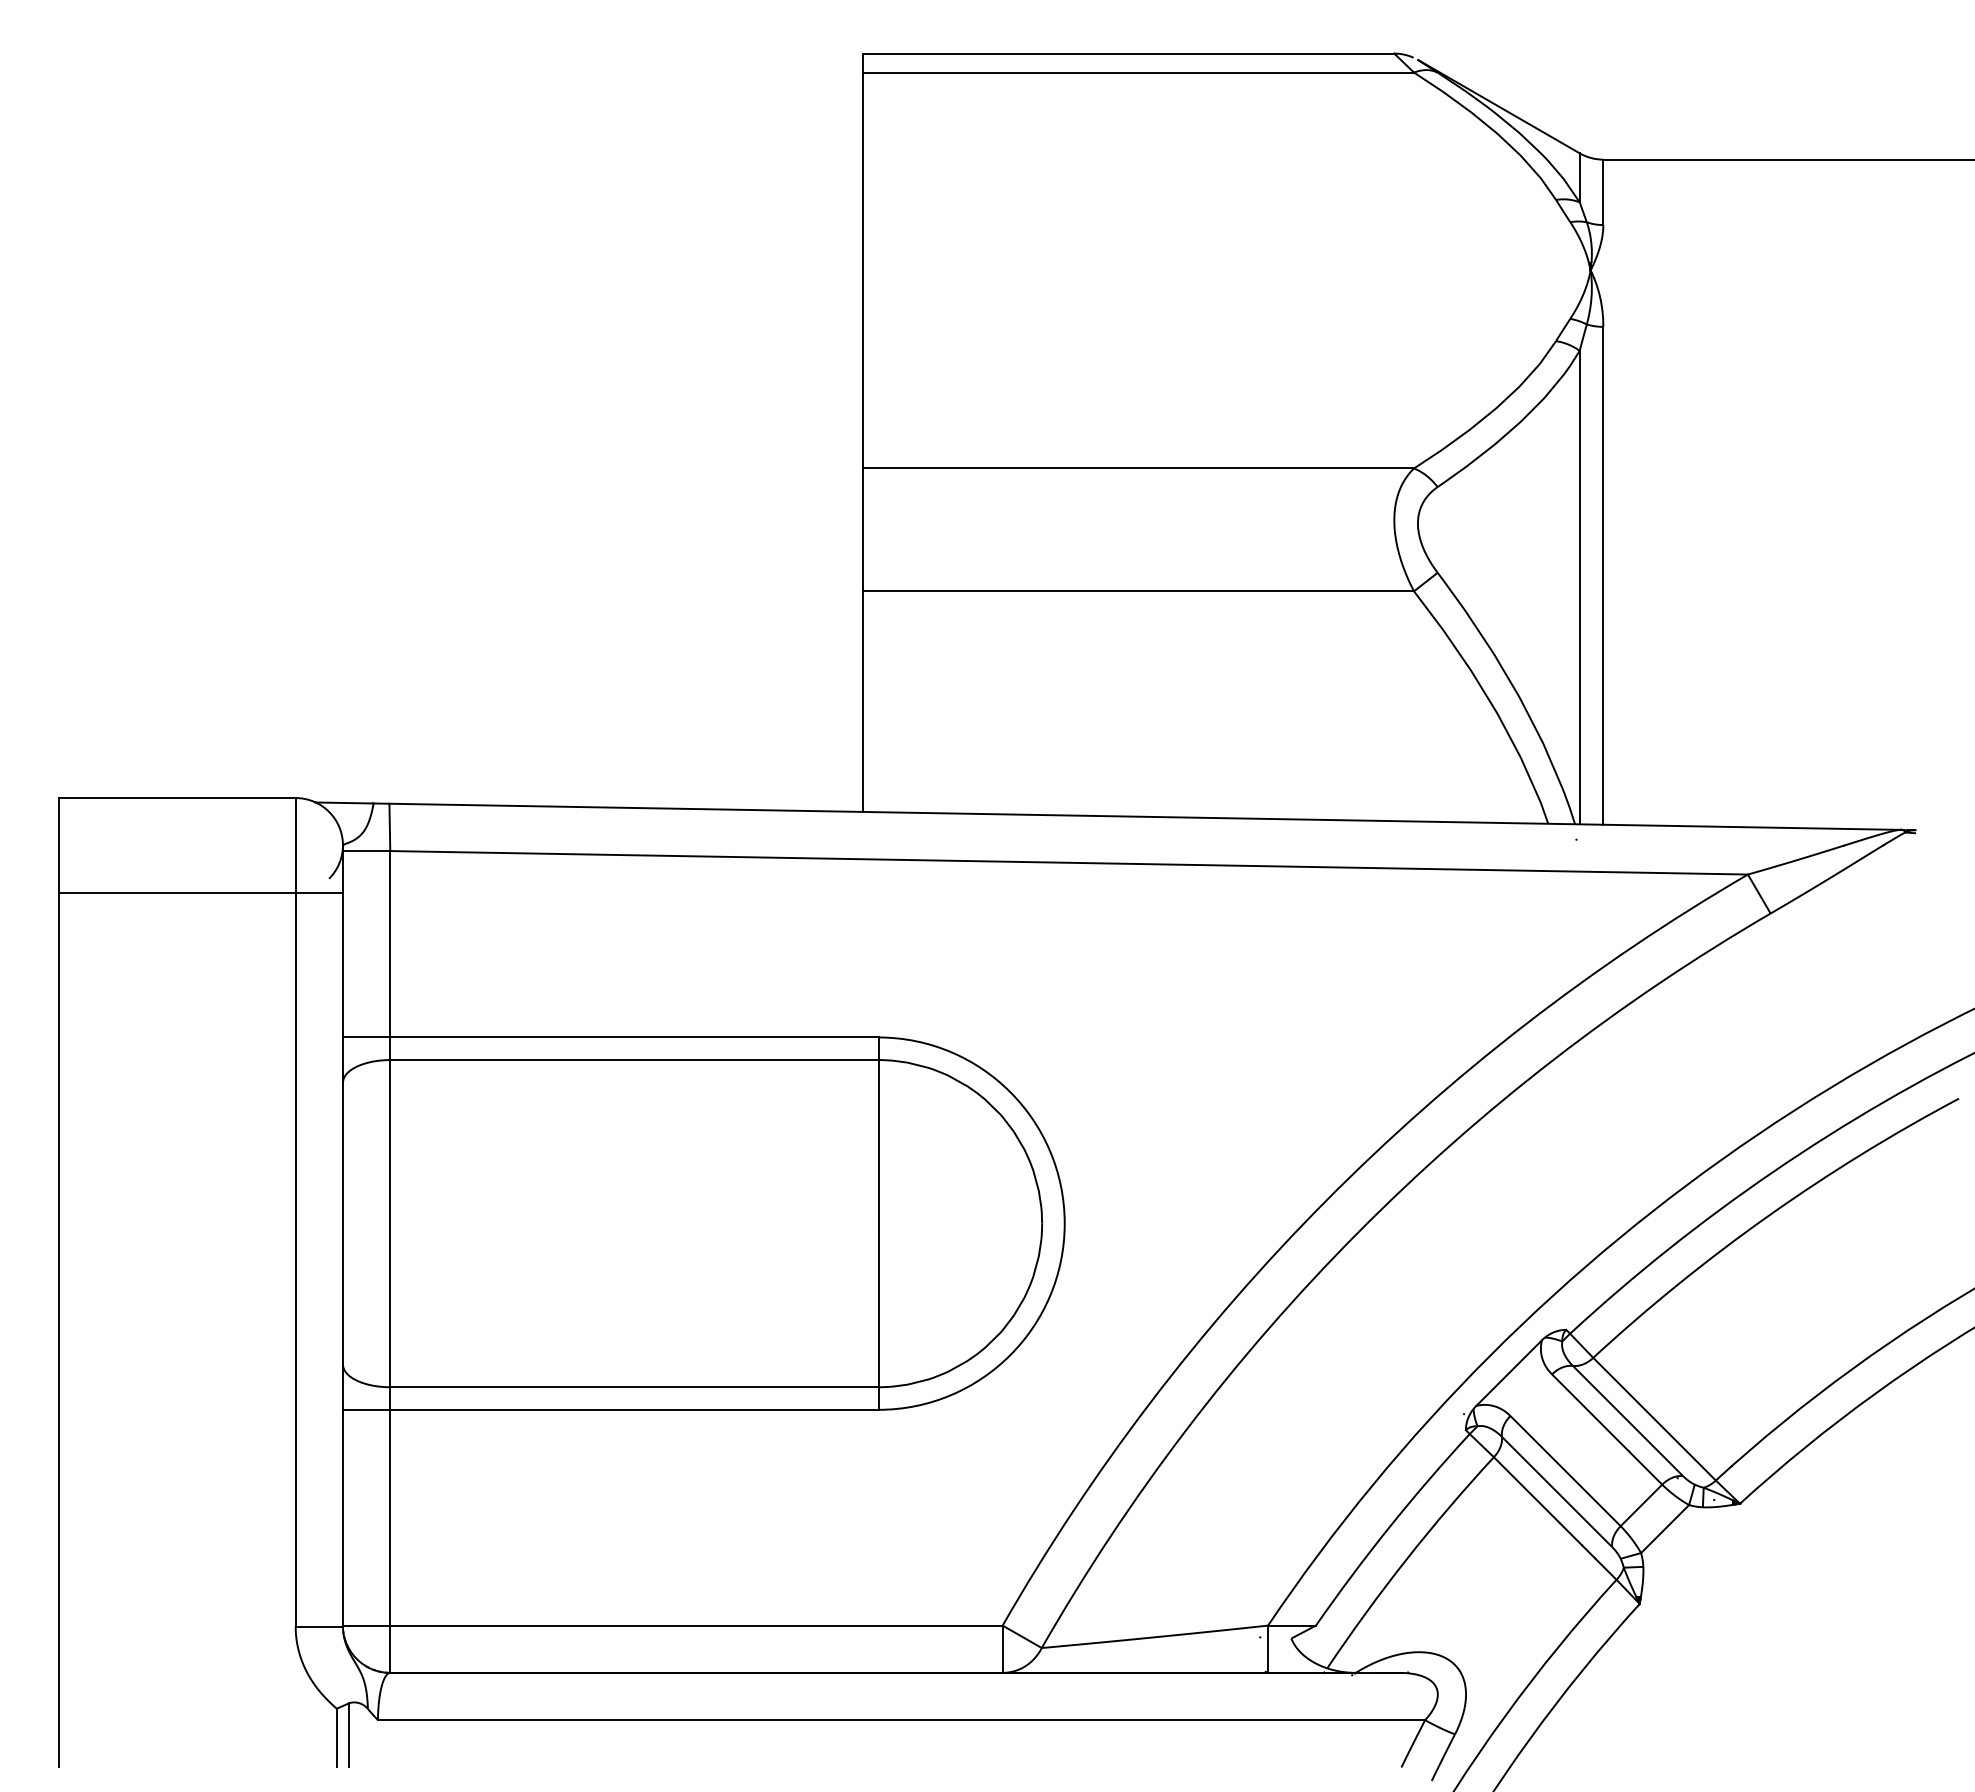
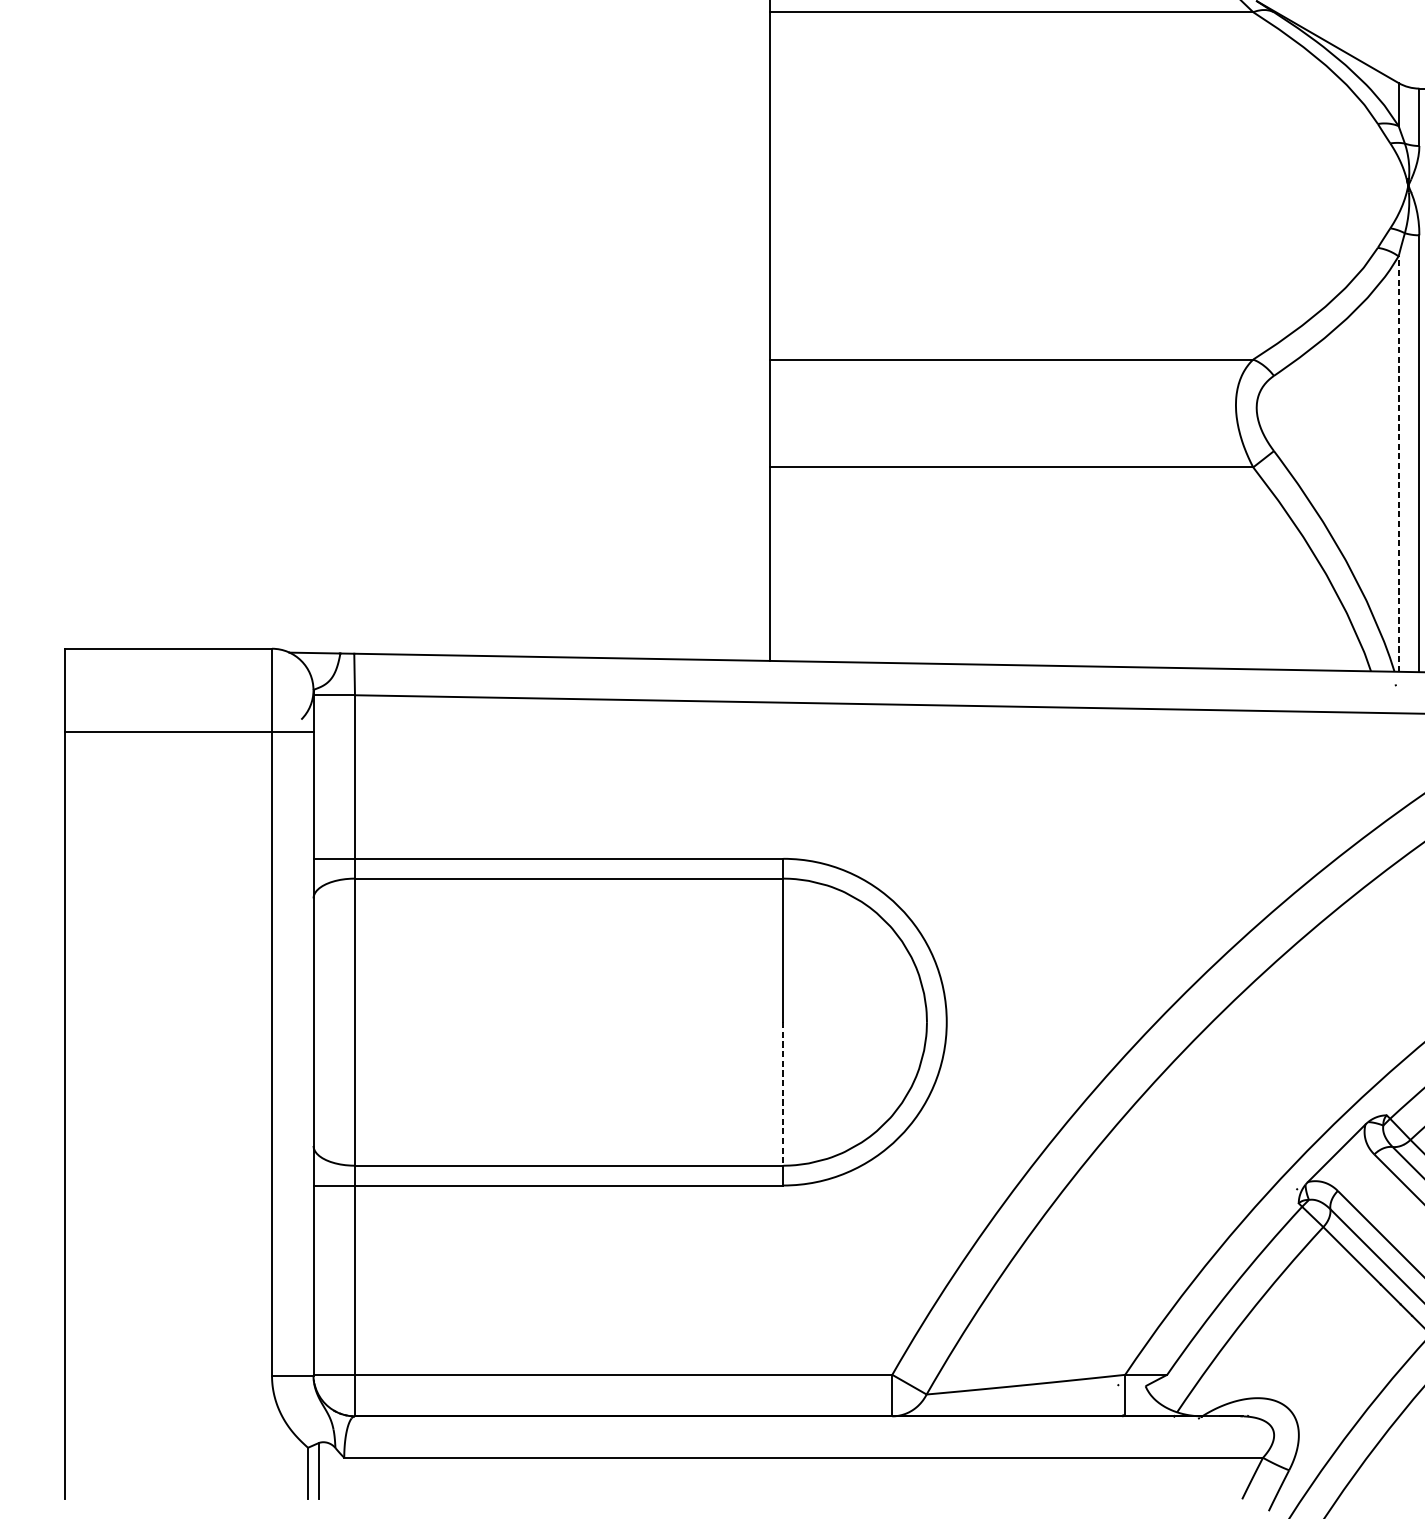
line: (1579, 587) -> (1398, 464), solid -> dashed
line: (878, 1305) -> (783, 1093), solid -> dashed

